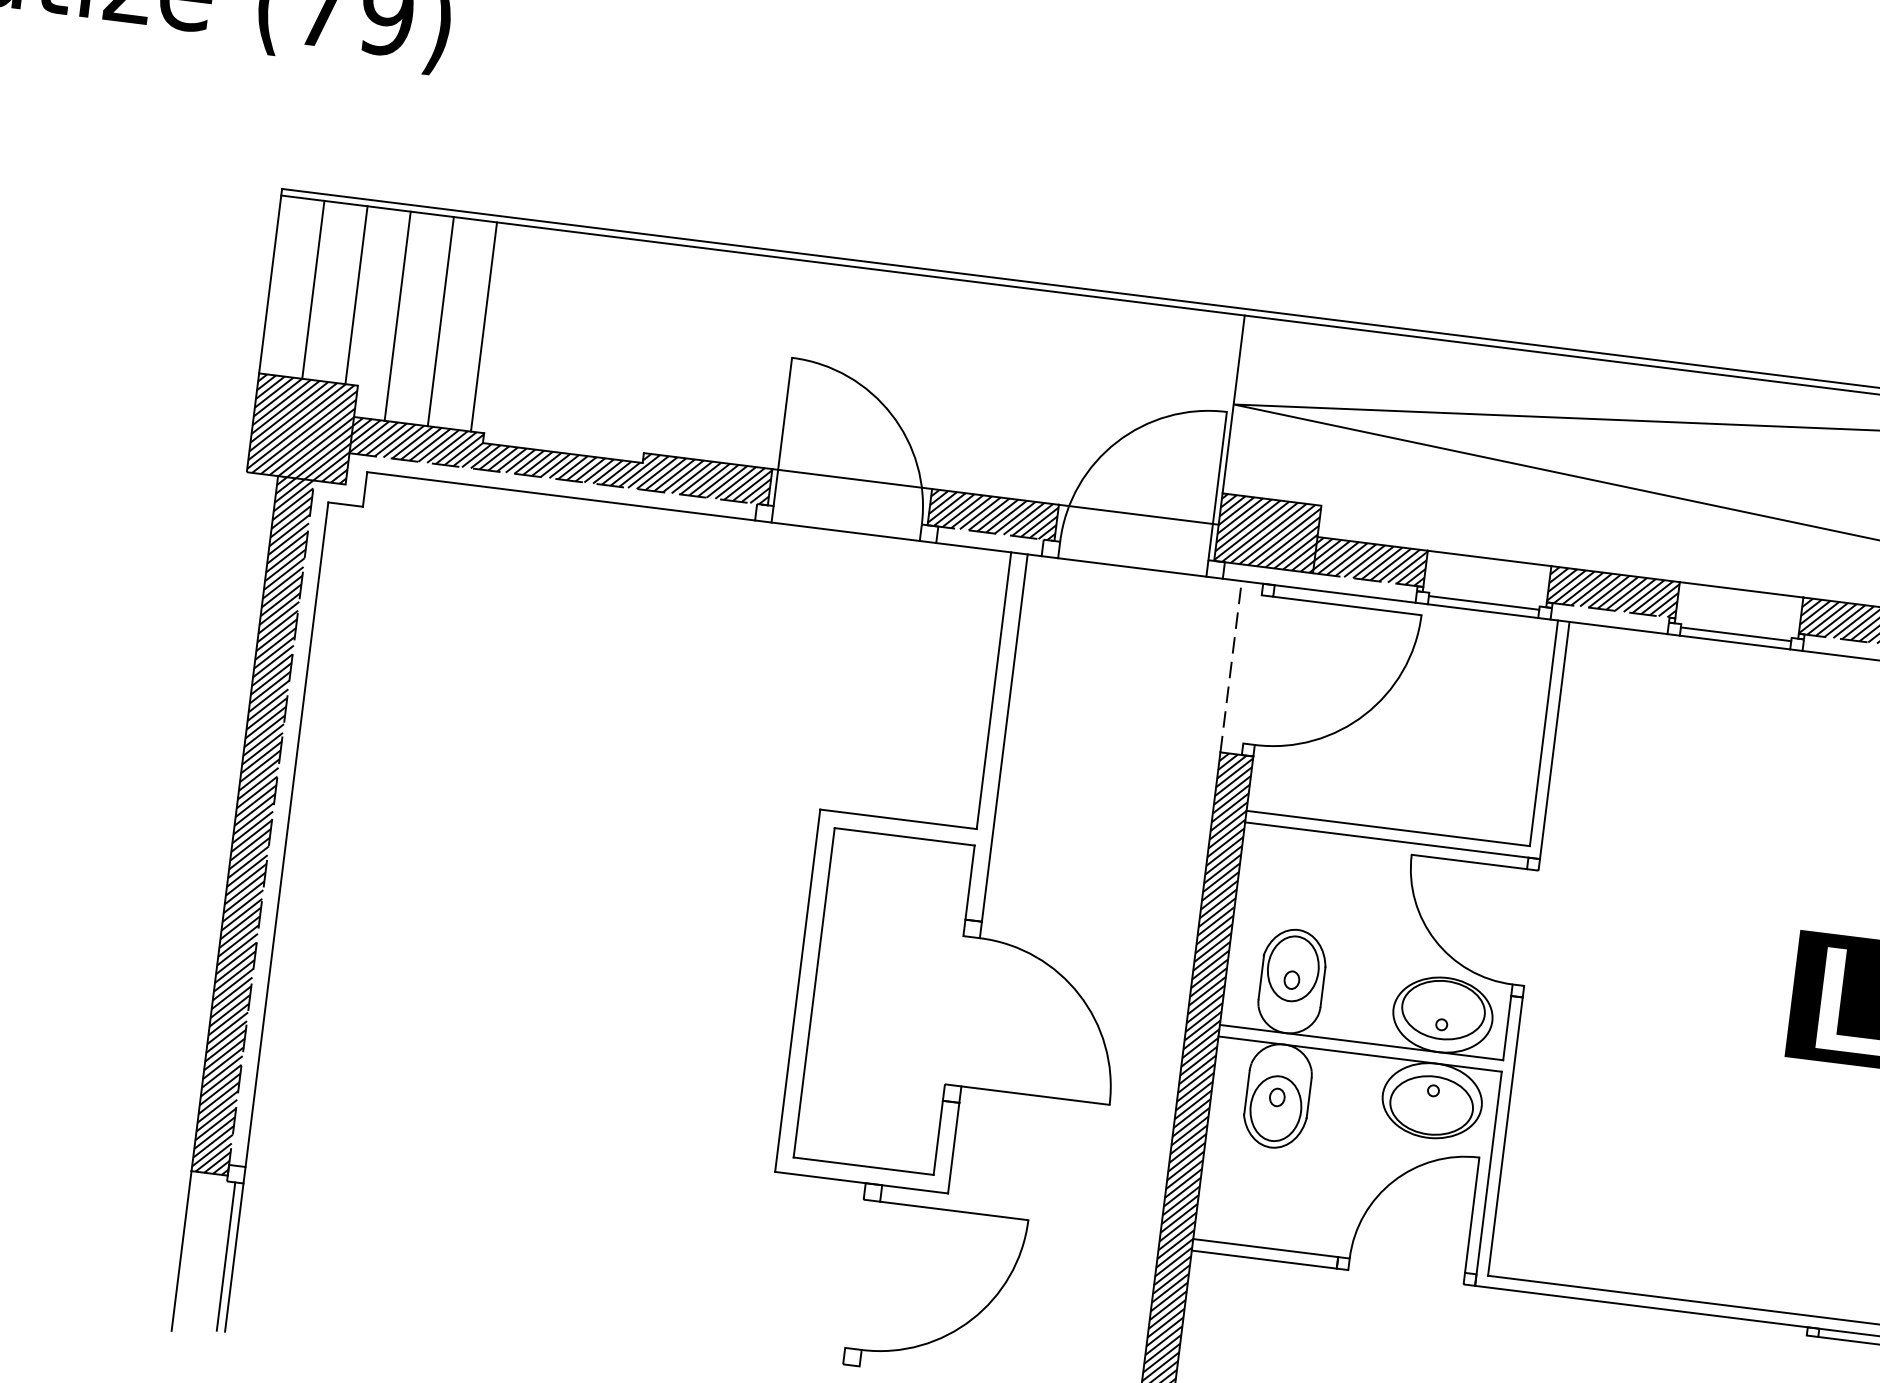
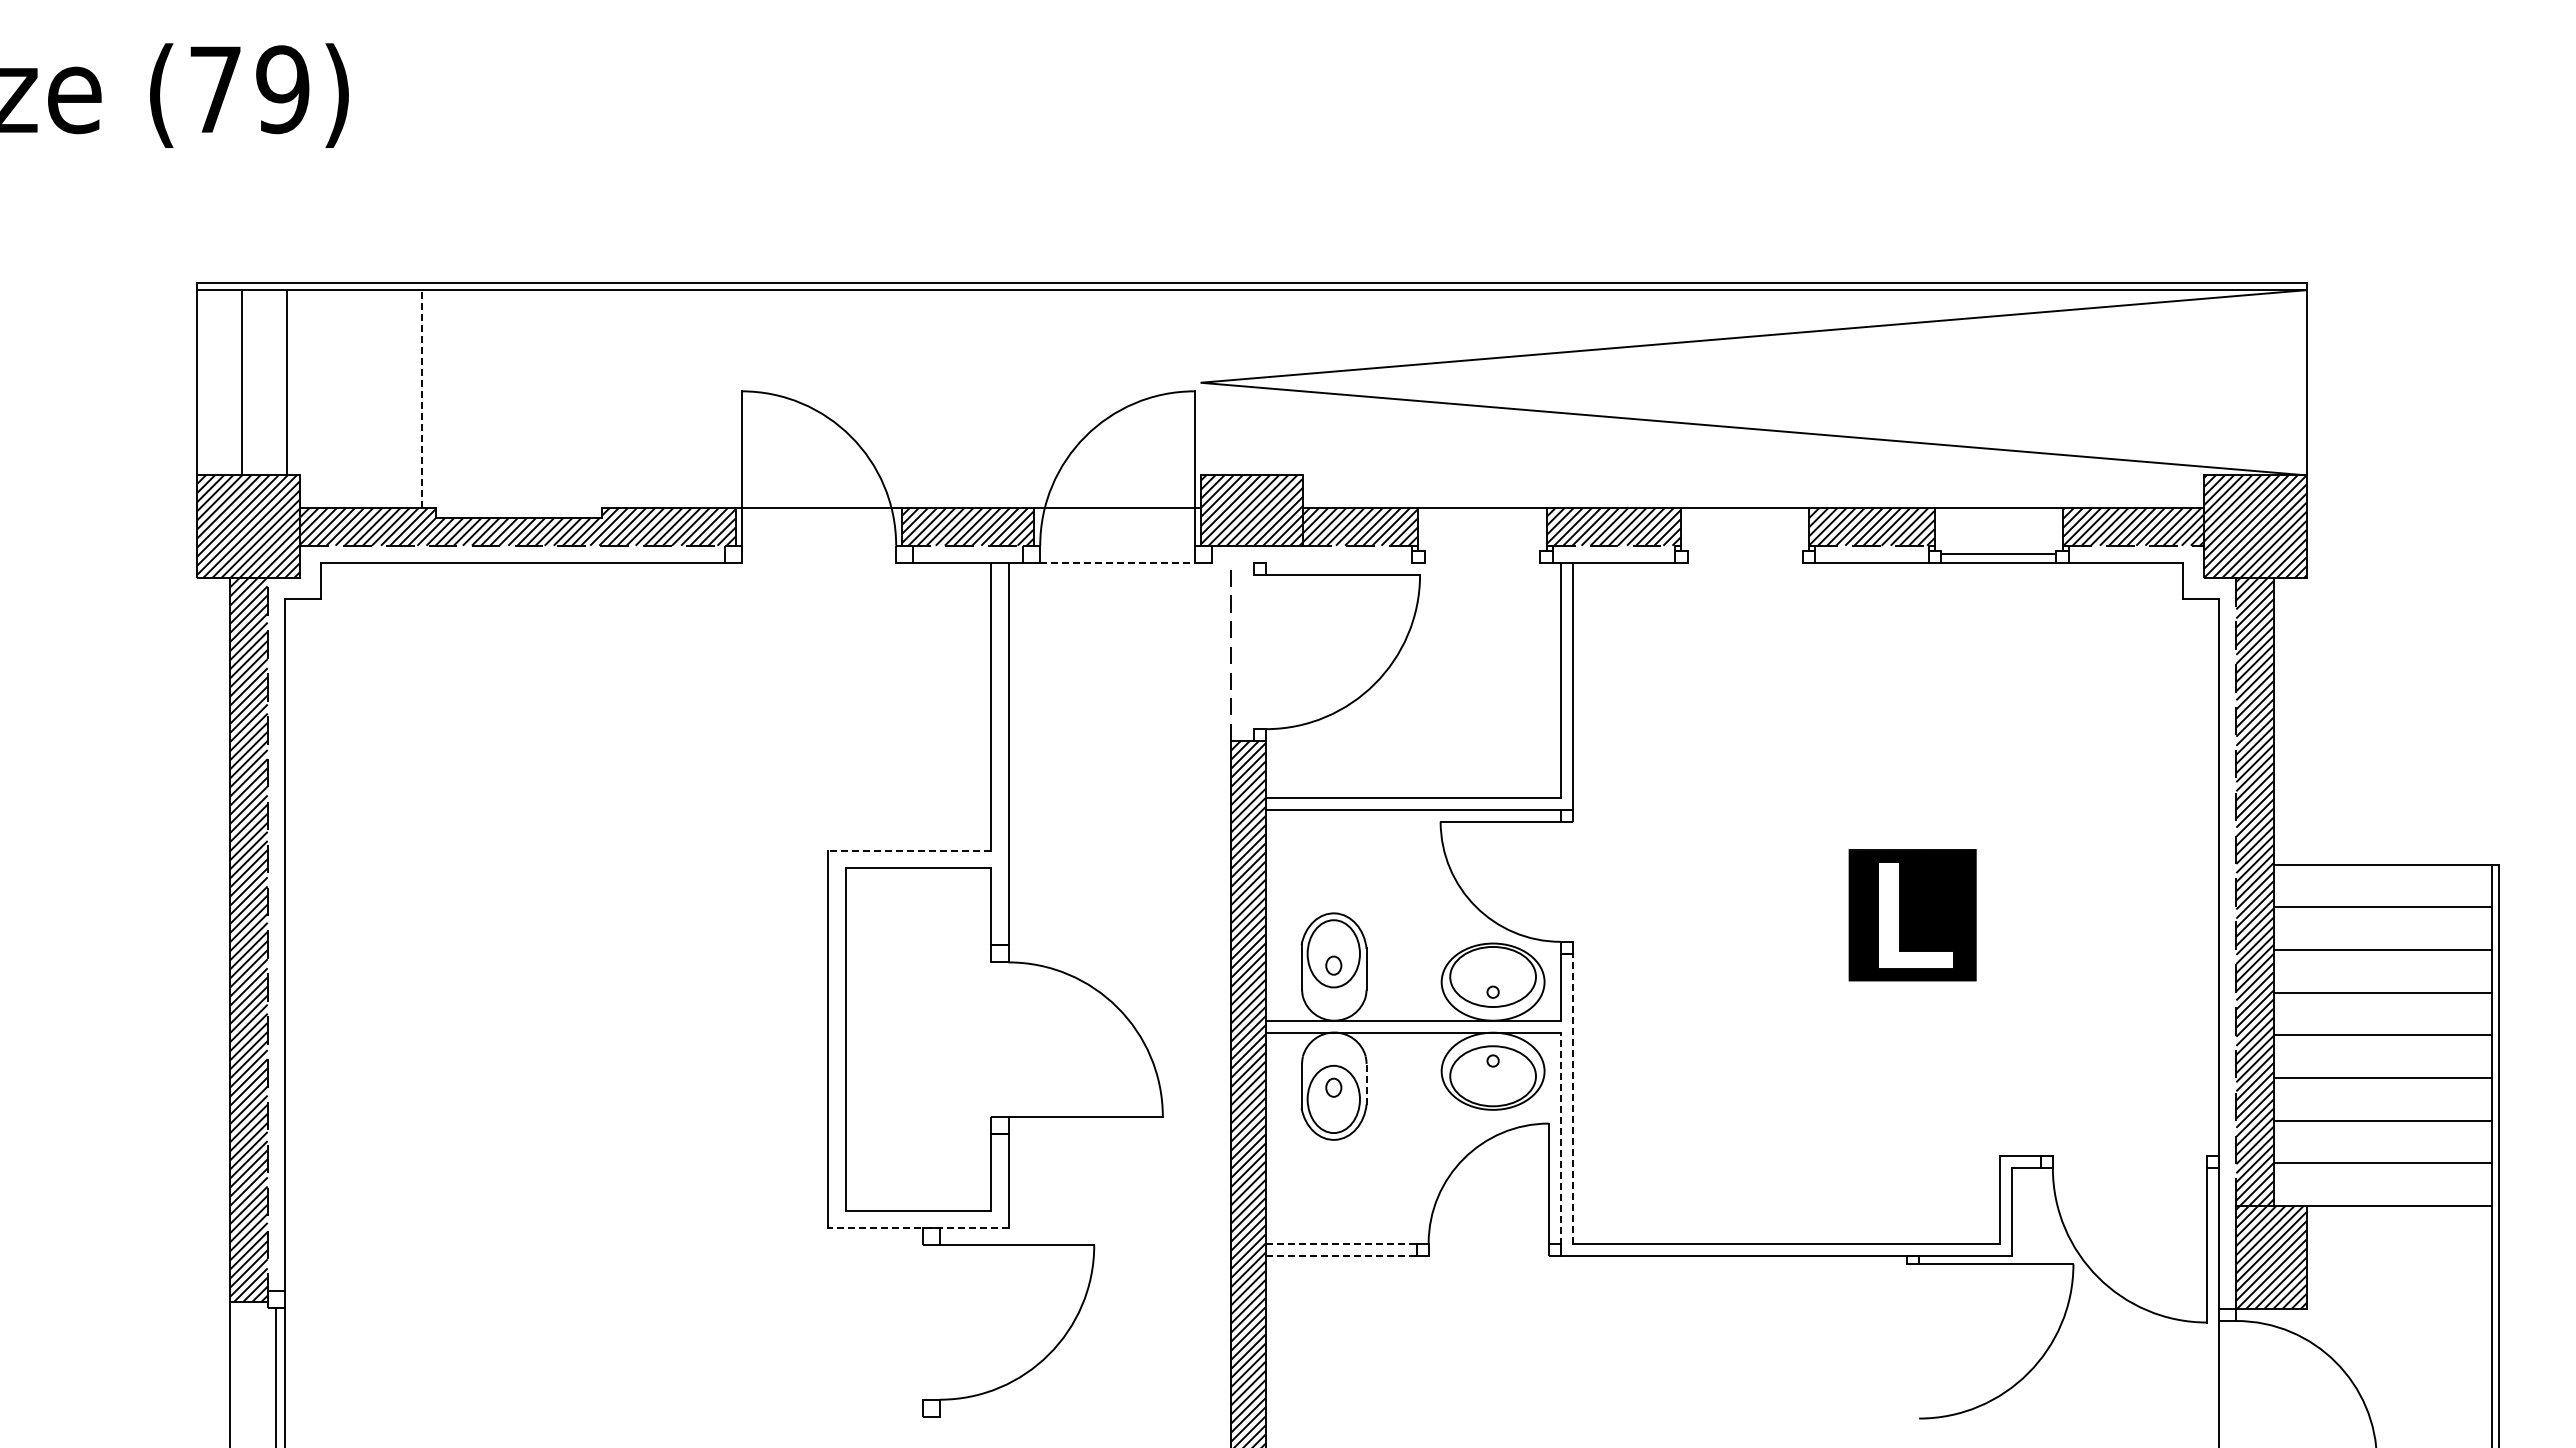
line: (398, 315) -> (332, 398), removed
line: (441, 321) -> (377, 398), removed
line: (484, 327) -> (422, 399), solid -> dashed
line: (1233, 404) -> (1200, 382), removed
line: (845, 531) -> (818, 562), removed
line: (1132, 567) -> (1117, 562), solid -> dashed
line: (1318, 590) -> (1311, 562), removed
line: (1483, 603) -> (1482, 554), removed
line: (1482, 610) -> (1482, 562), removed
line: (1735, 634) -> (1744, 554), removed
line: (1734, 642) -> (1744, 562), removed
line: (898, 818) -> (909, 850), solid -> dashed
line: (1309, 1098) -> (1366, 1084), solid -> dashed
line: (1505, 1136) -> (1572, 1098), solid -> dashed
line: (1488, 1178) -> (1560, 1143), solid -> dashed
line: (860, 1182) -> (917, 1228), solid -> dashed
line: (1266, 1247) -> (1341, 1243), solid -> dashed
line: (1264, 1259) -> (1341, 1255), solid -> dashed

